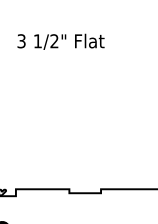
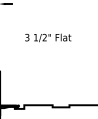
text: (61, 40) -> (48, 37), moved

